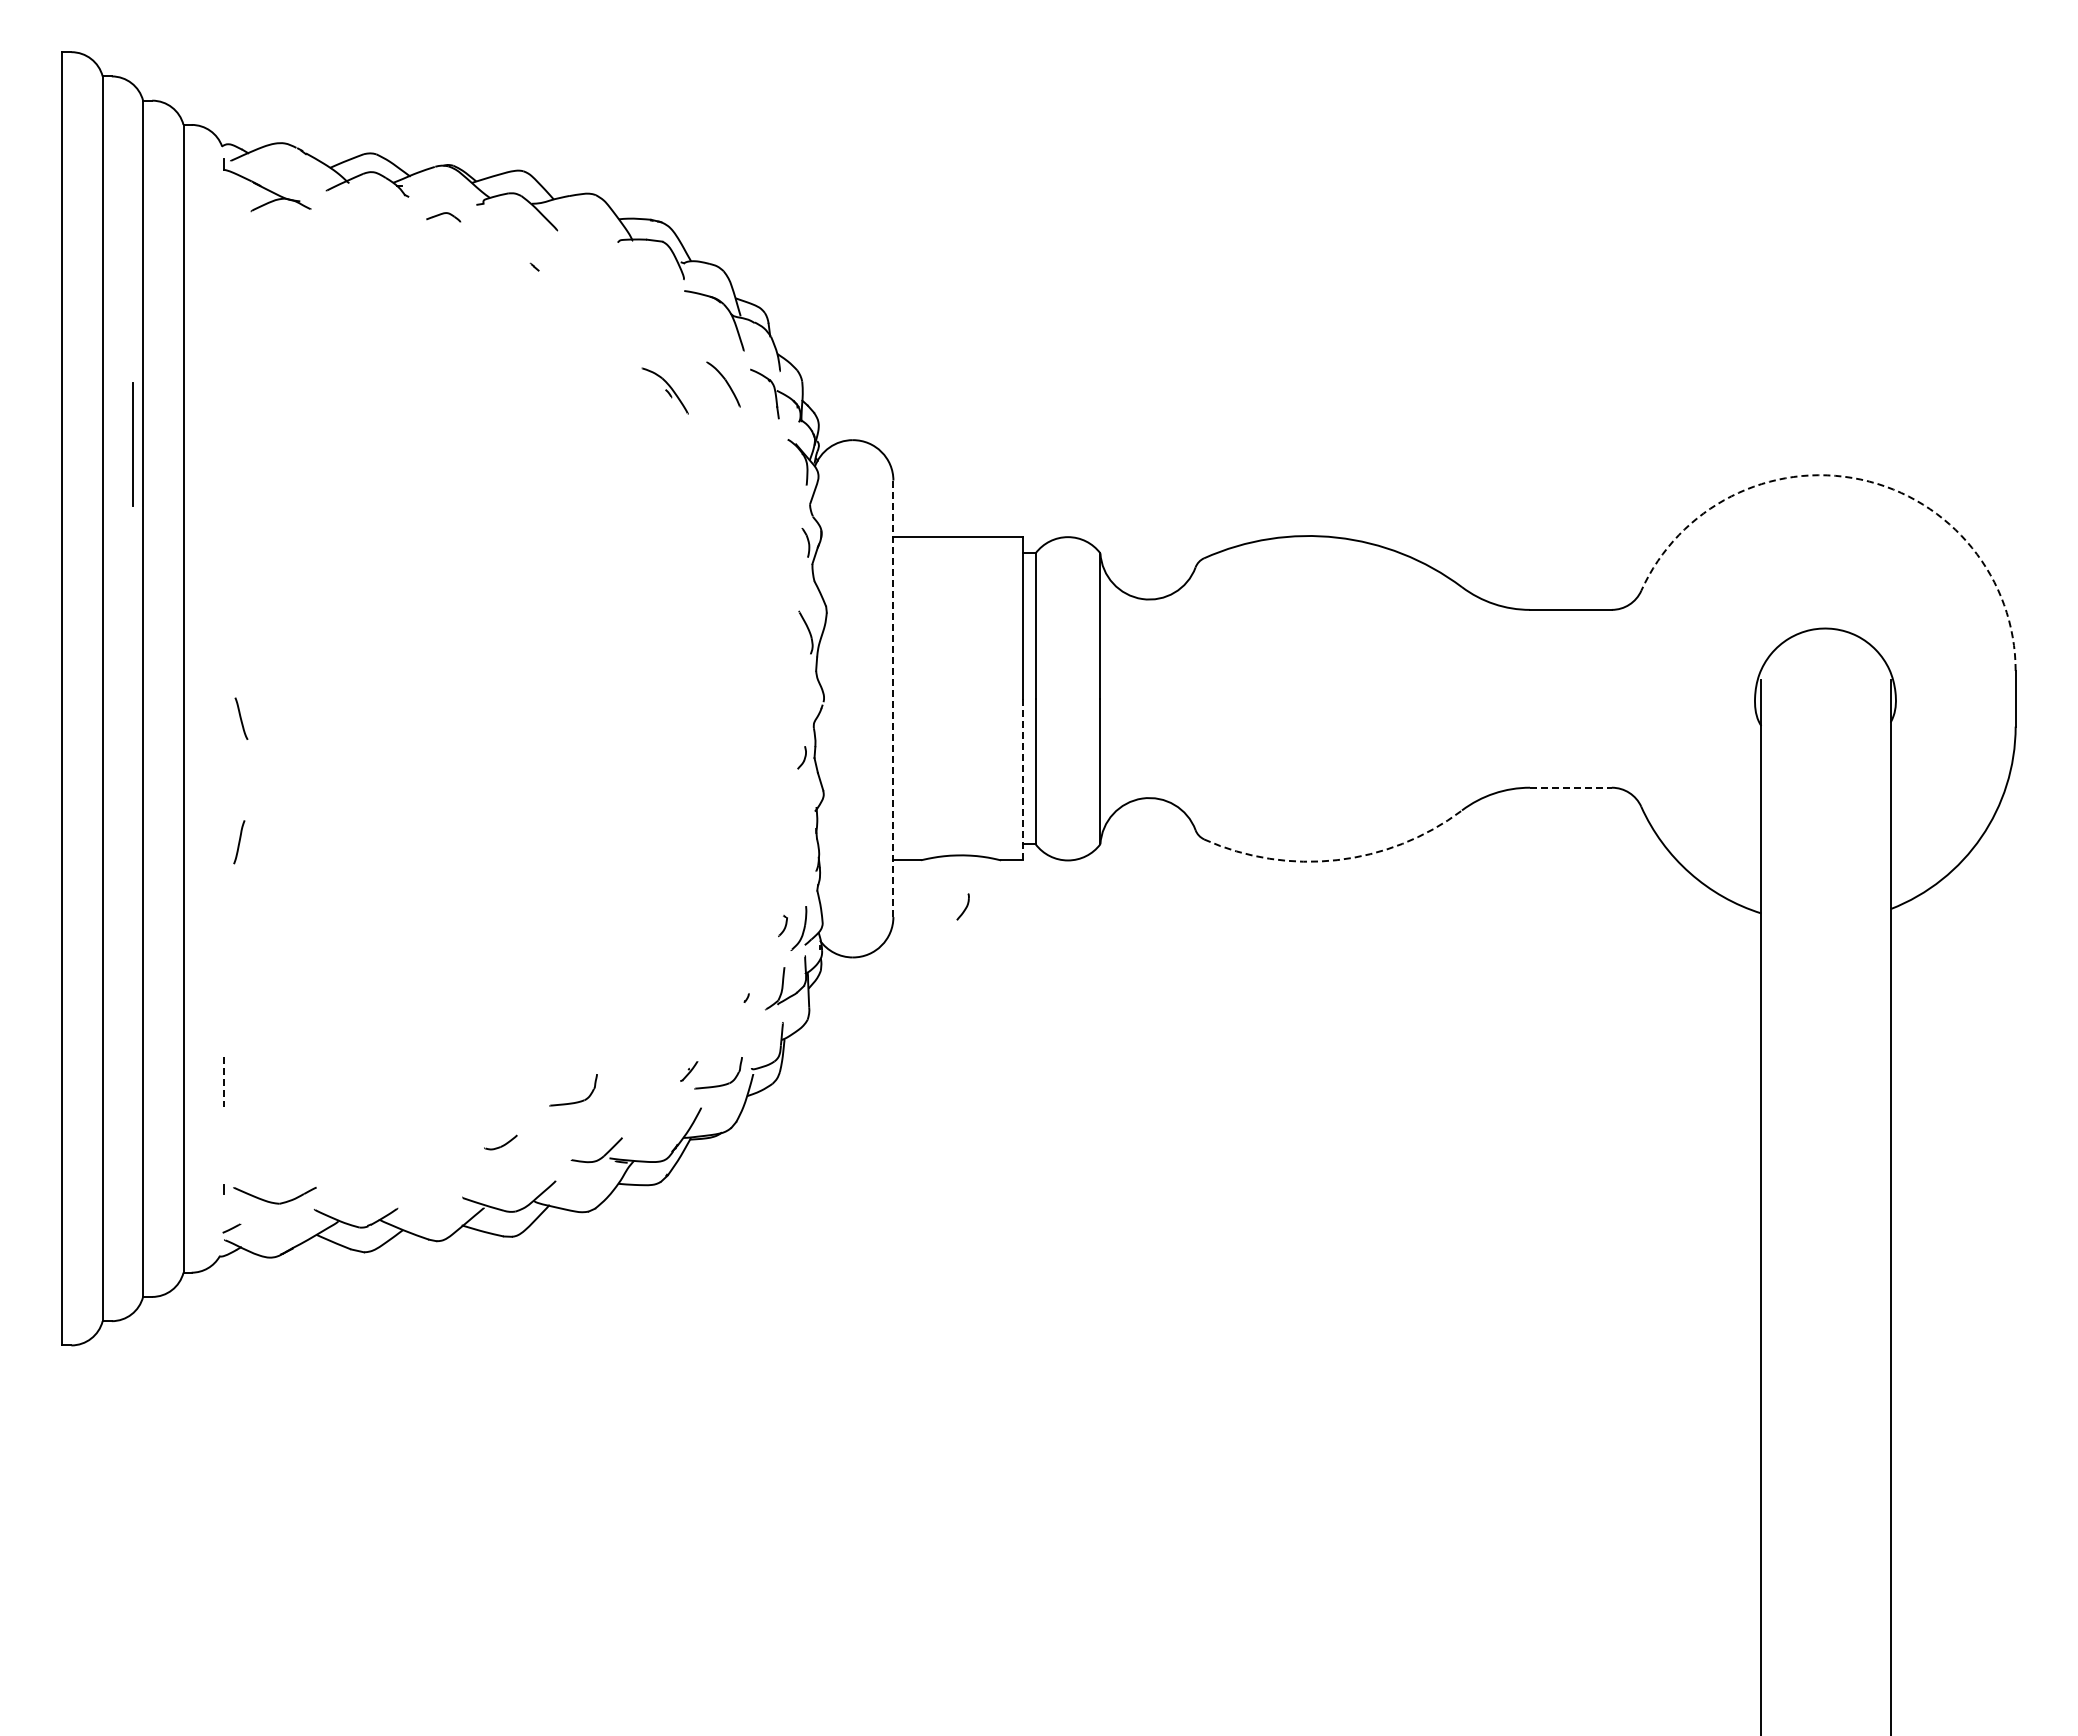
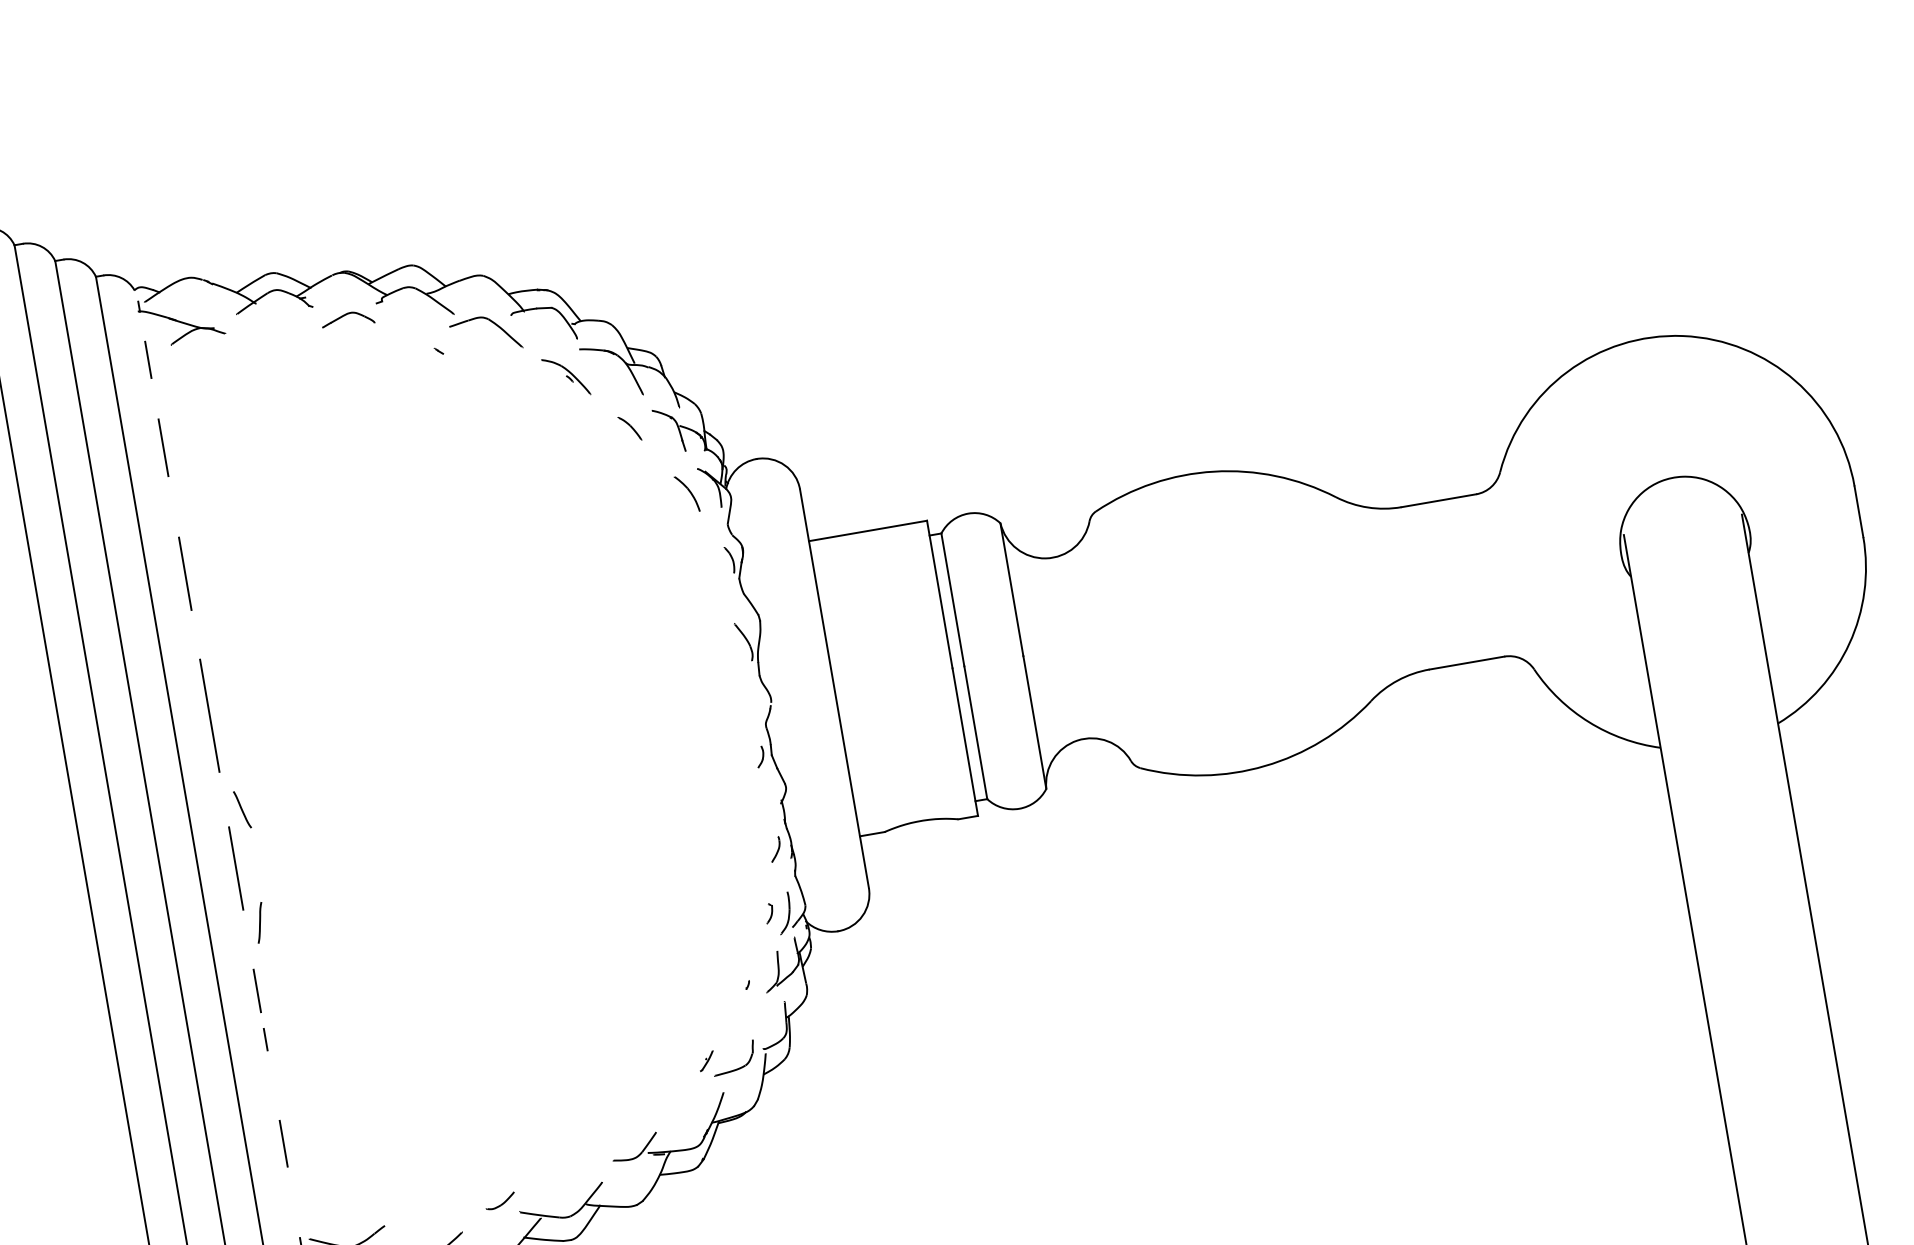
part: (443, 217) -> (347, 320), size x1.67
line: (223, 222) -> (147, 359), added
part: (597, 247) -> (493, 323), added
line: (223, 319) -> (163, 448), added
part: (723, 384) -> (629, 428), size x0.62
part: (664, 390) -> (565, 376), moved
line: (132, 444) -> (209, 715), moved
line: (223, 456) -> (184, 573), added
part: (772, 464) -> (687, 493), added
arc: (1860, 479) -> (1682, 336), dashed -> solid
line: (893, 699) -> (834, 689), dashed -> solid
line: (1022, 779) -> (965, 742), dashed -> solid
line: (223, 780) -> (235, 868), added
line: (1570, 787) -> (1466, 662), dashed -> solid
arc: (1337, 860) -> (1265, 766), dashed -> solid
part: (962, 906) -> (774, 849), moved
line: (223, 914) -> (256, 991), added
line: (223, 967) -> (265, 1039), added
line: (223, 1082) -> (283, 1144), dashed -> solid
part: (575, 1101) -> (607, 1106), removed
part: (500, 1142) -> (500, 1201), moved

